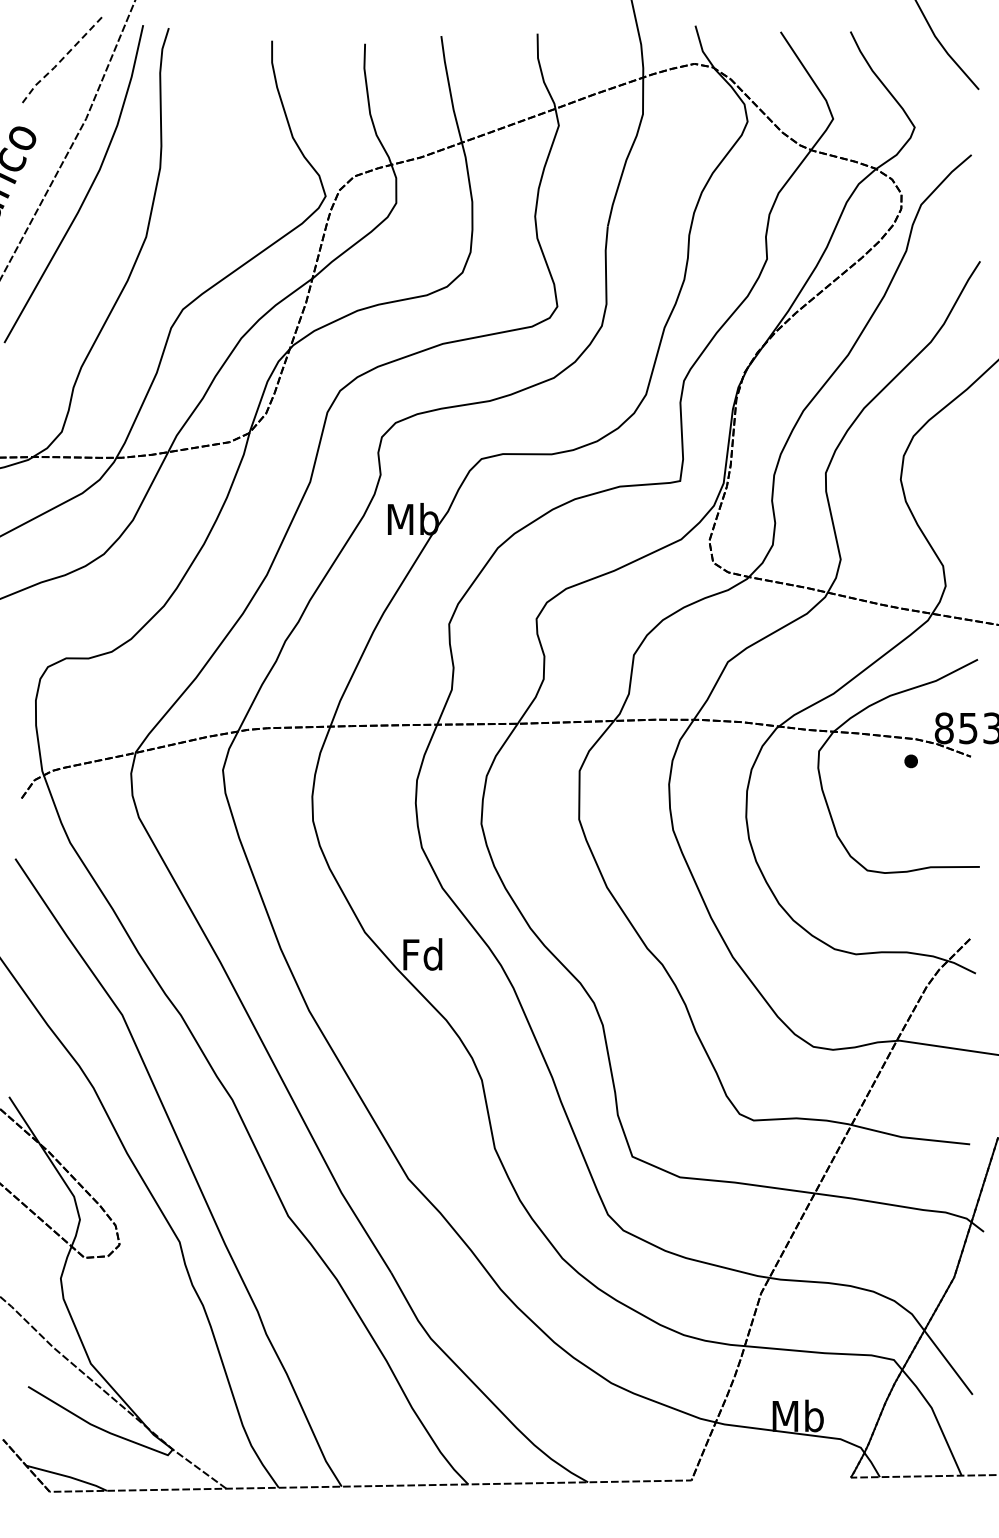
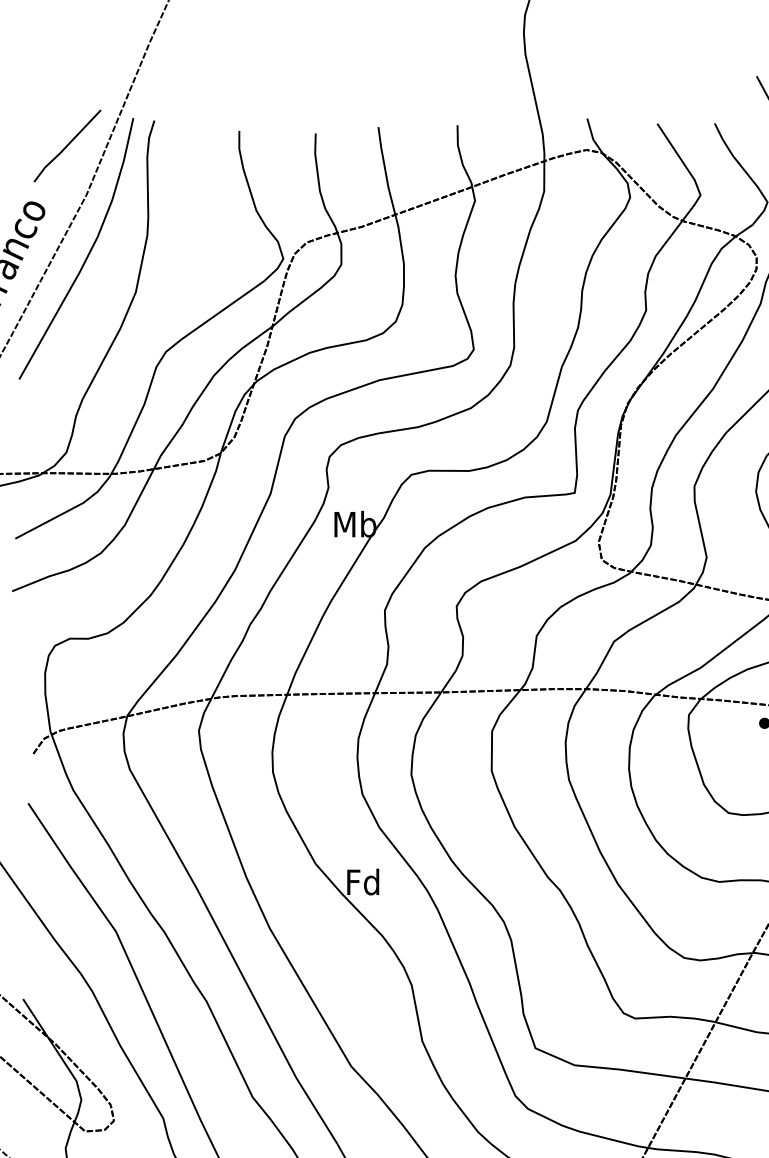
line: (61, 59) -> (66, 146), dashed -> solid

